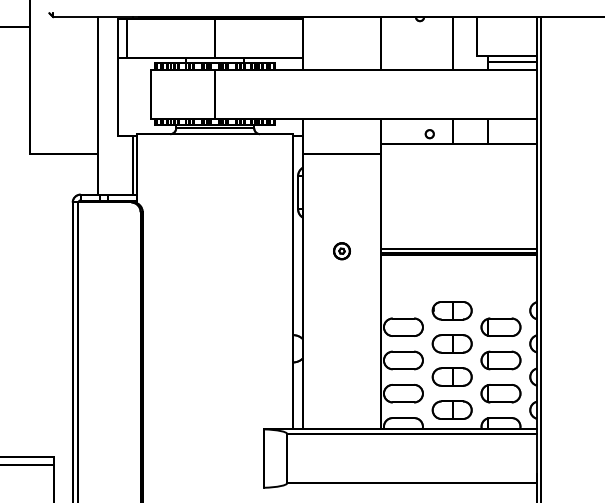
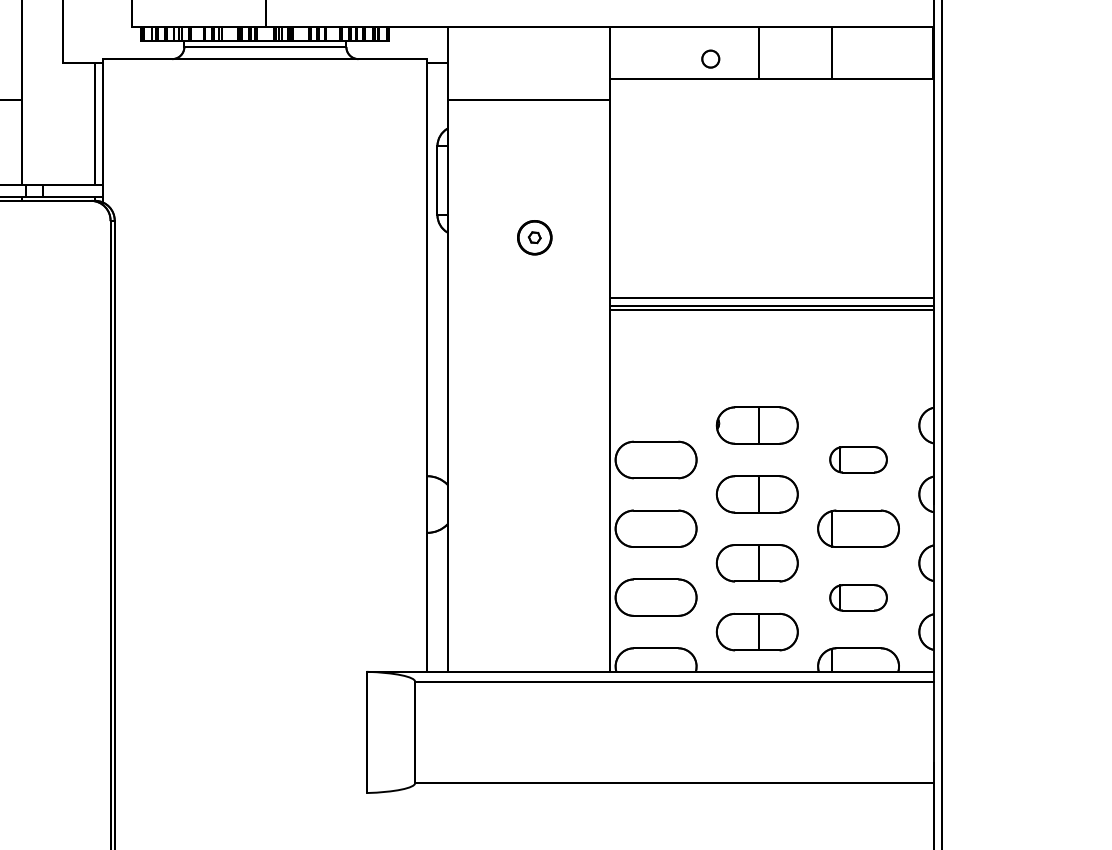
part: (341, 251) -> (533, 238), moved
part: (500, 326) -> (857, 458), size x0.7
part: (500, 393) -> (857, 597), size x0.7

